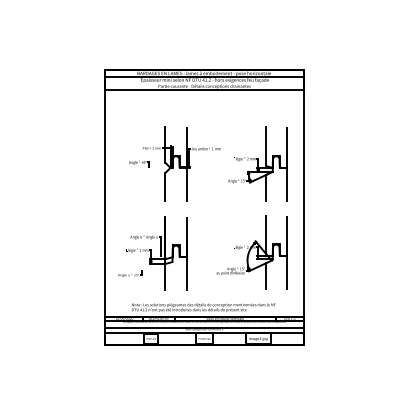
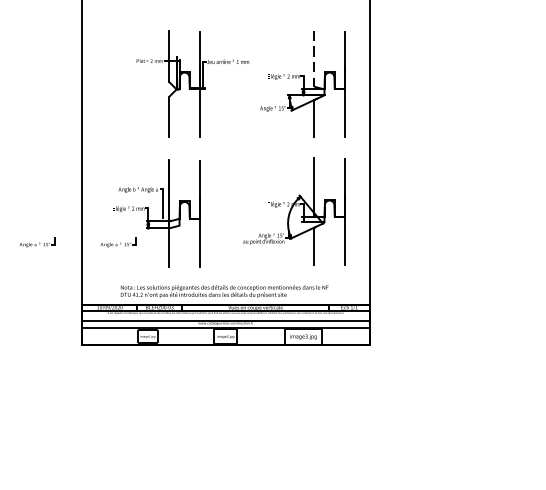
line: (265, 147) -> (314, 59), solid -> dashed
part: (139, 163) -> (131, 83), removed
part: (74, 273) -> (37, 242), added

